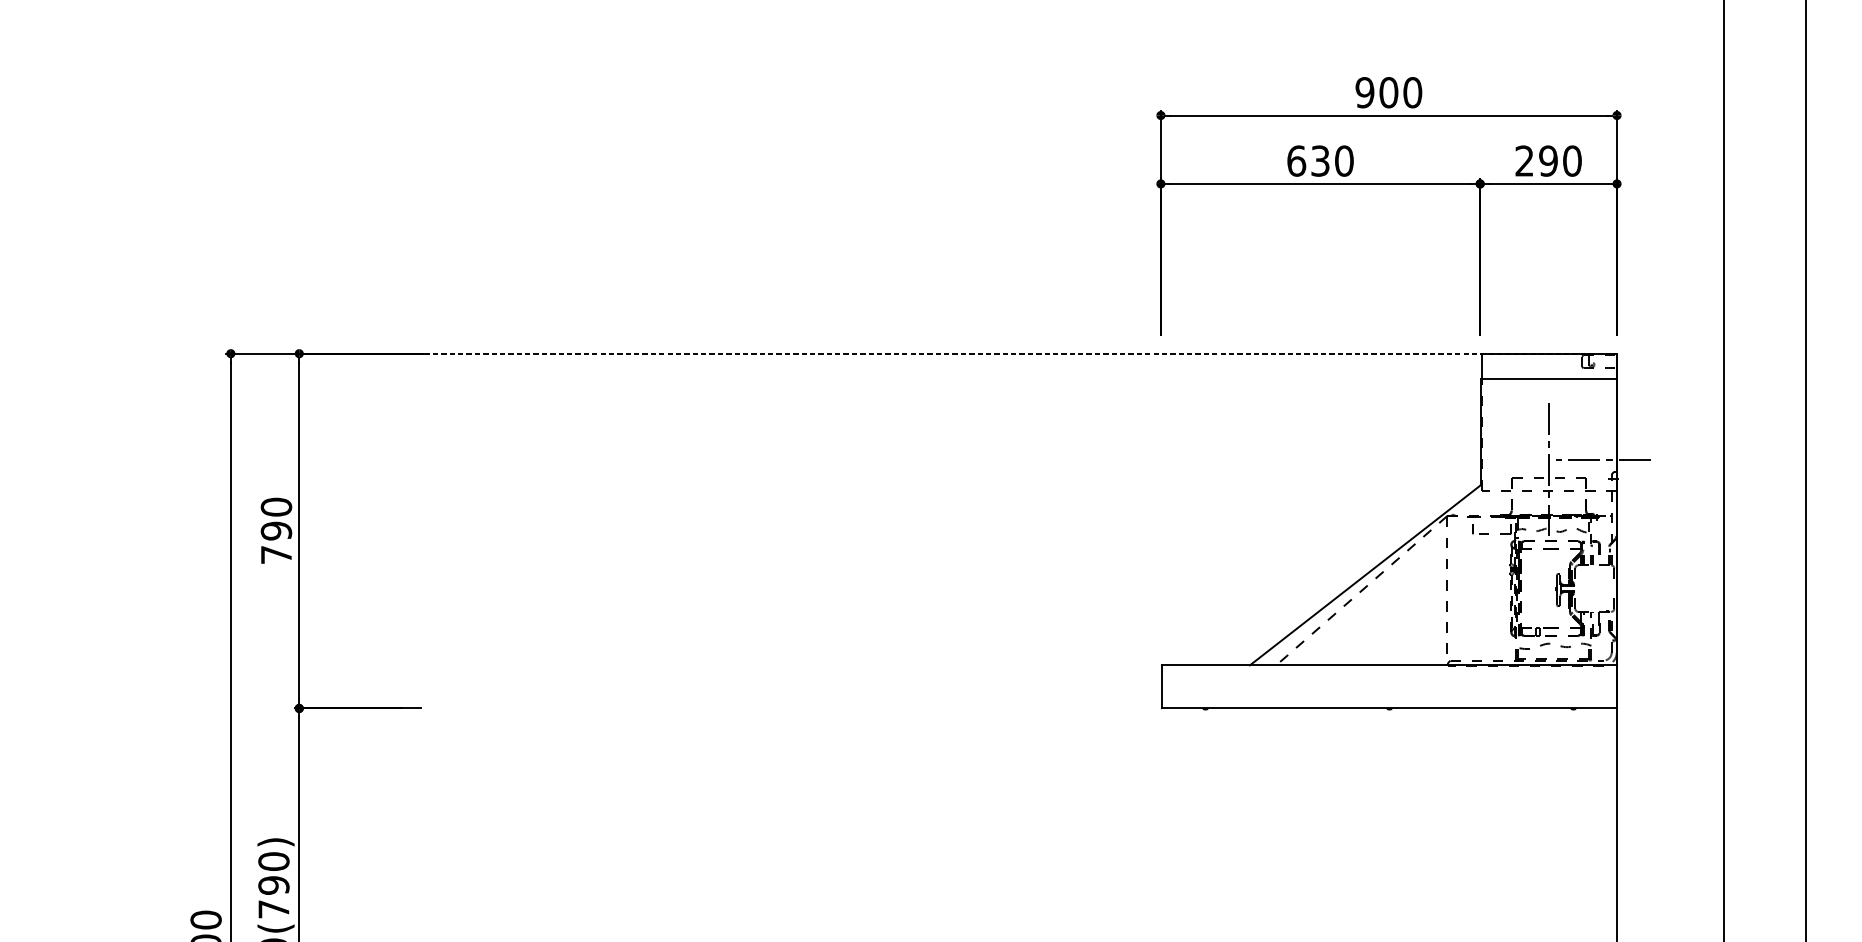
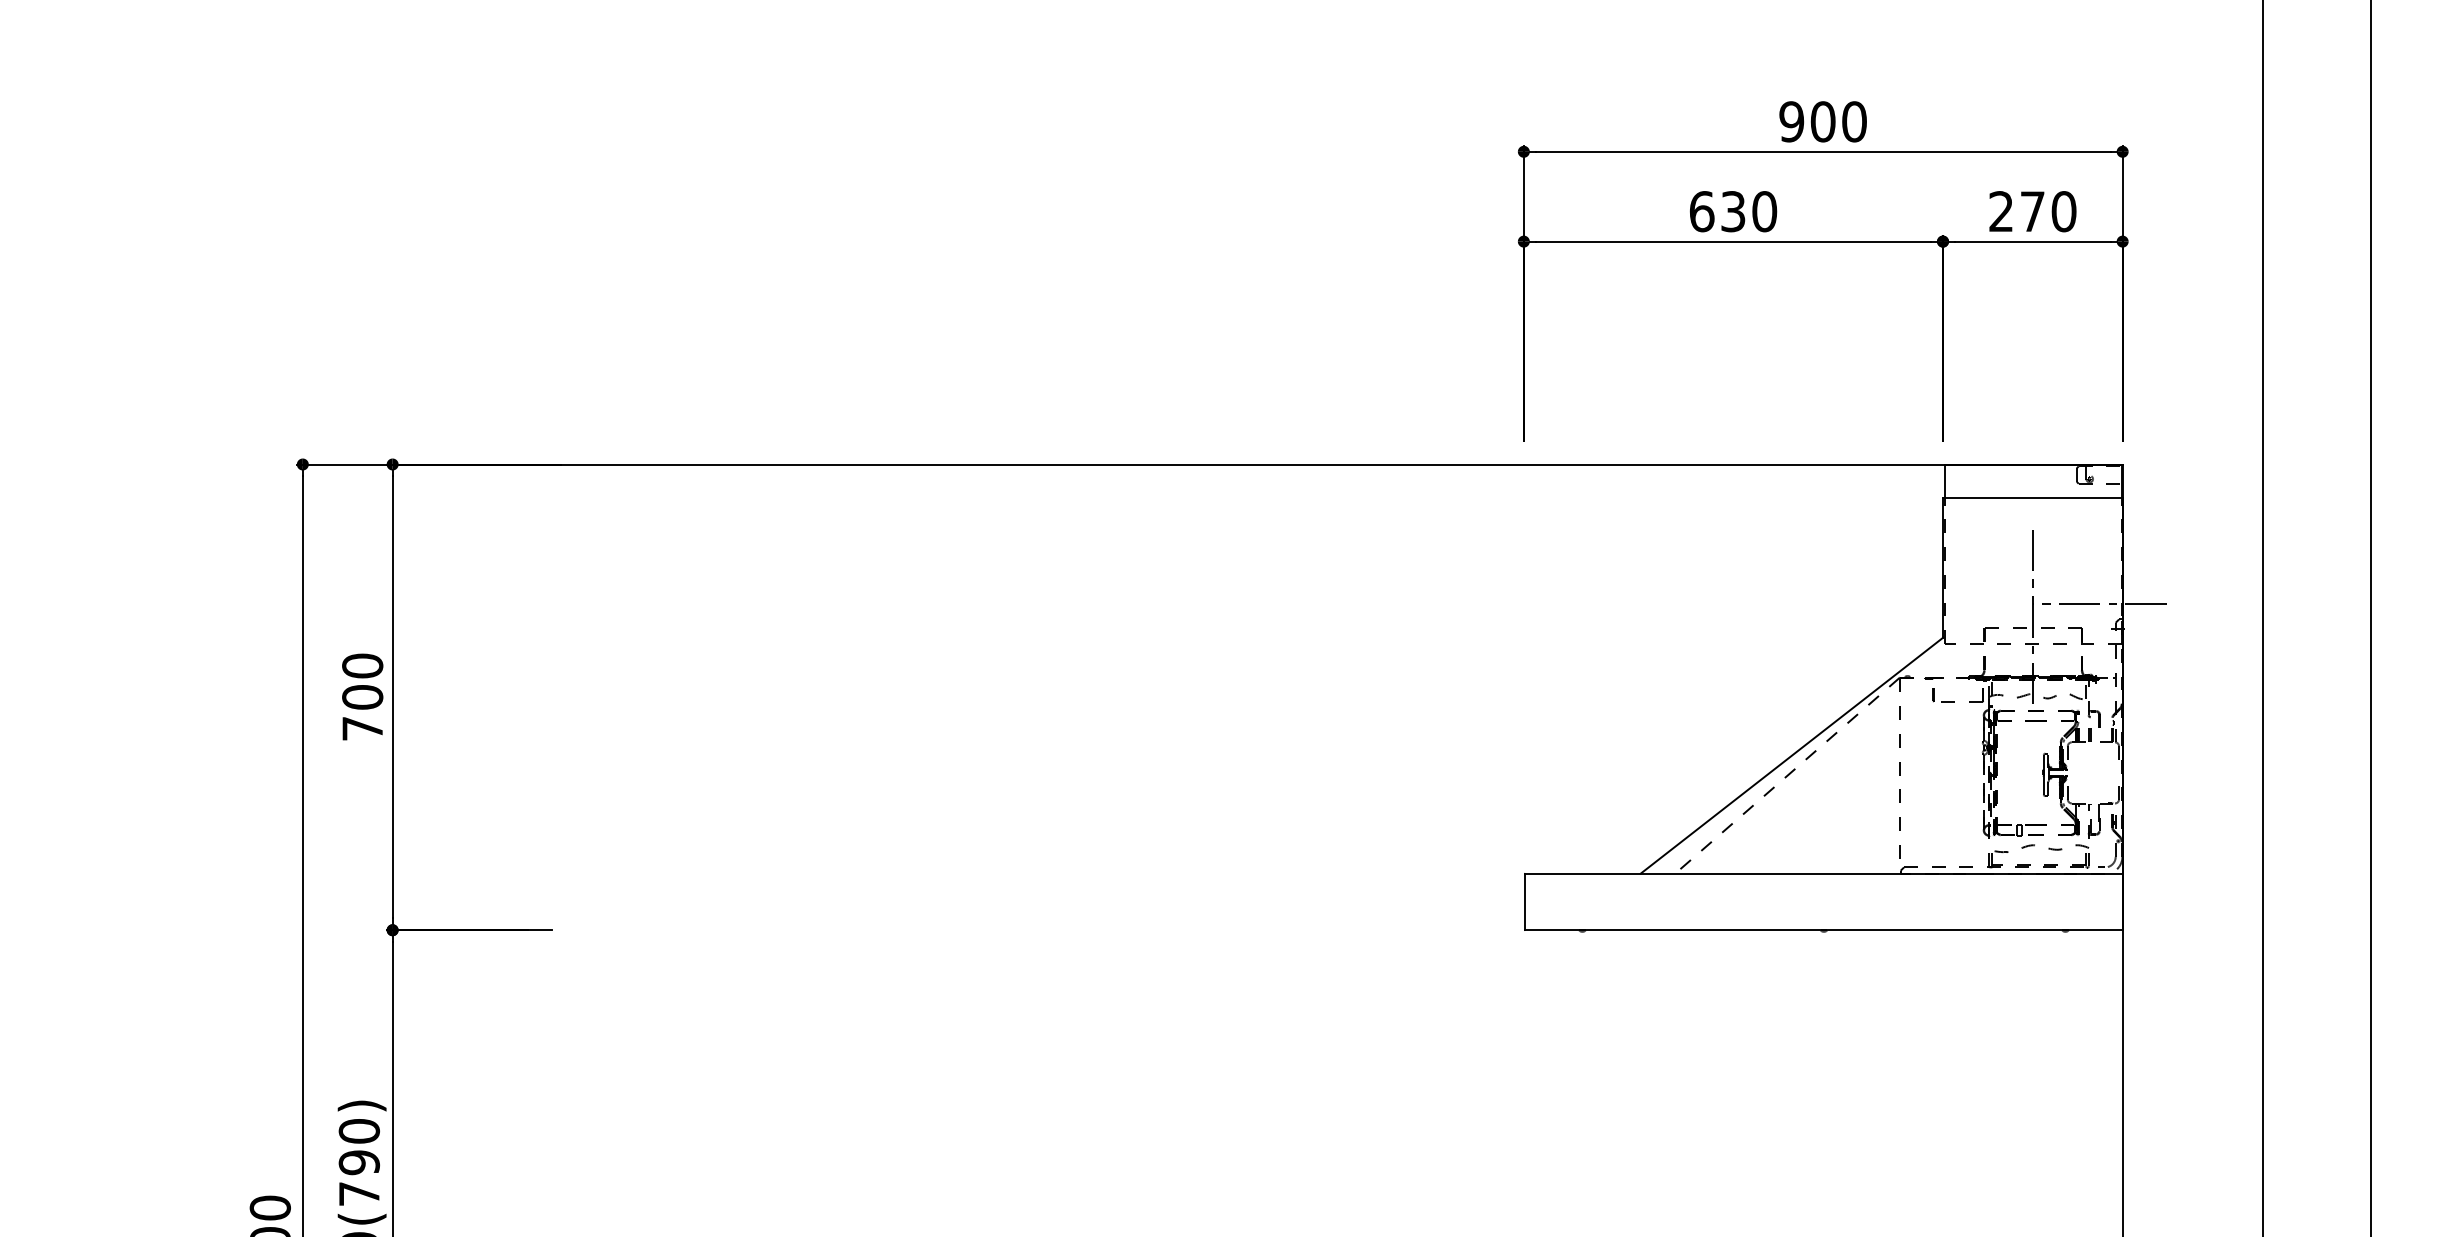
text: (1548, 160) -> (2032, 211), 290 -> 270
line: (987, 353) -> (1296, 464), dashed -> solid
text: (276, 531) -> (362, 697), 790 -> 700

